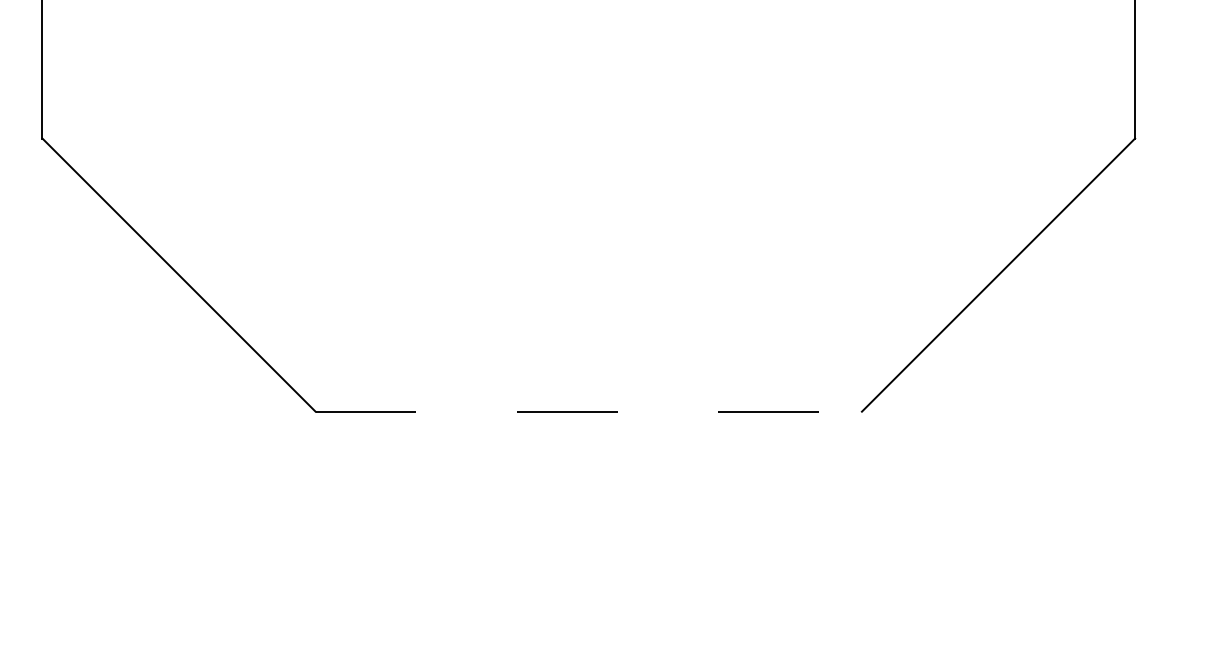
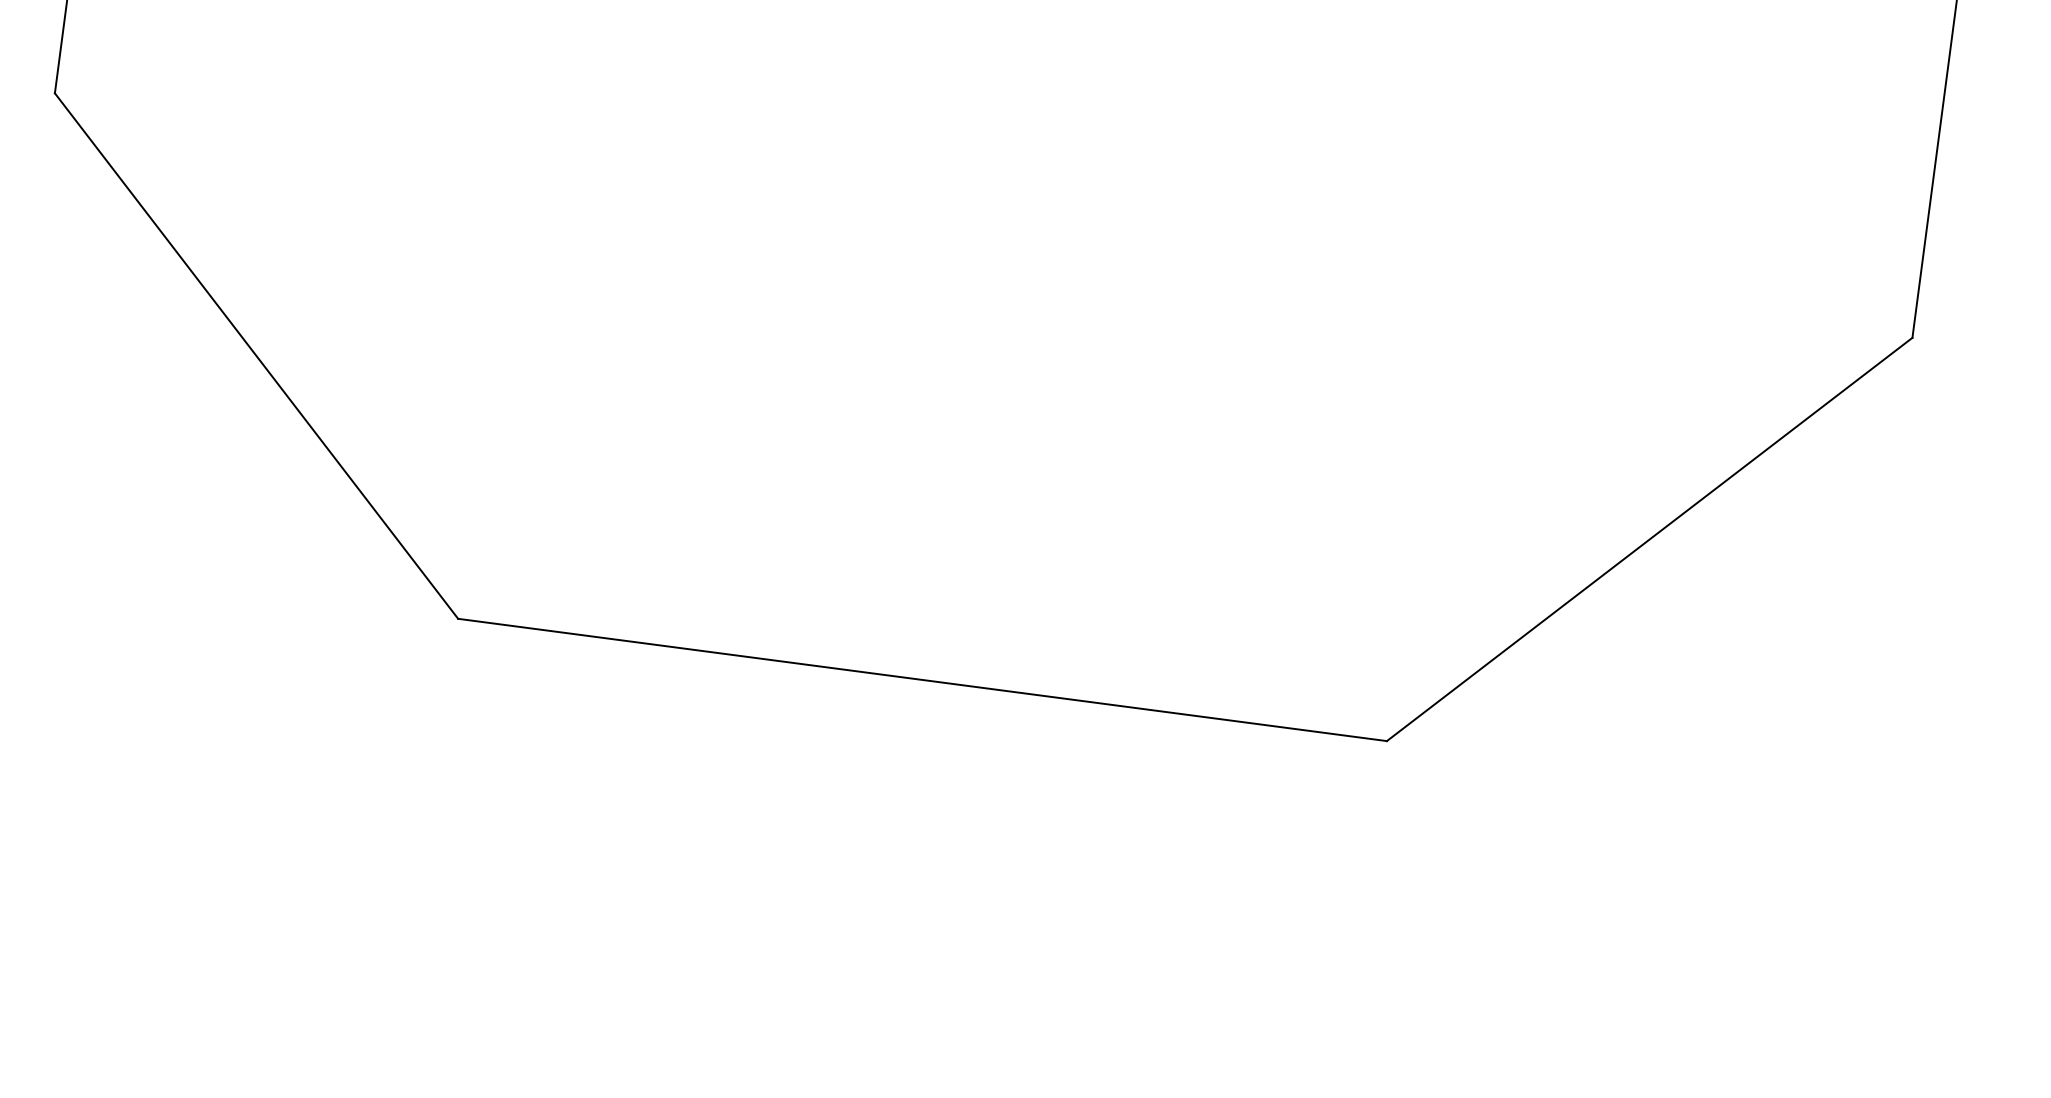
line: (589, 411) -> (923, 679), dashed -> solid

